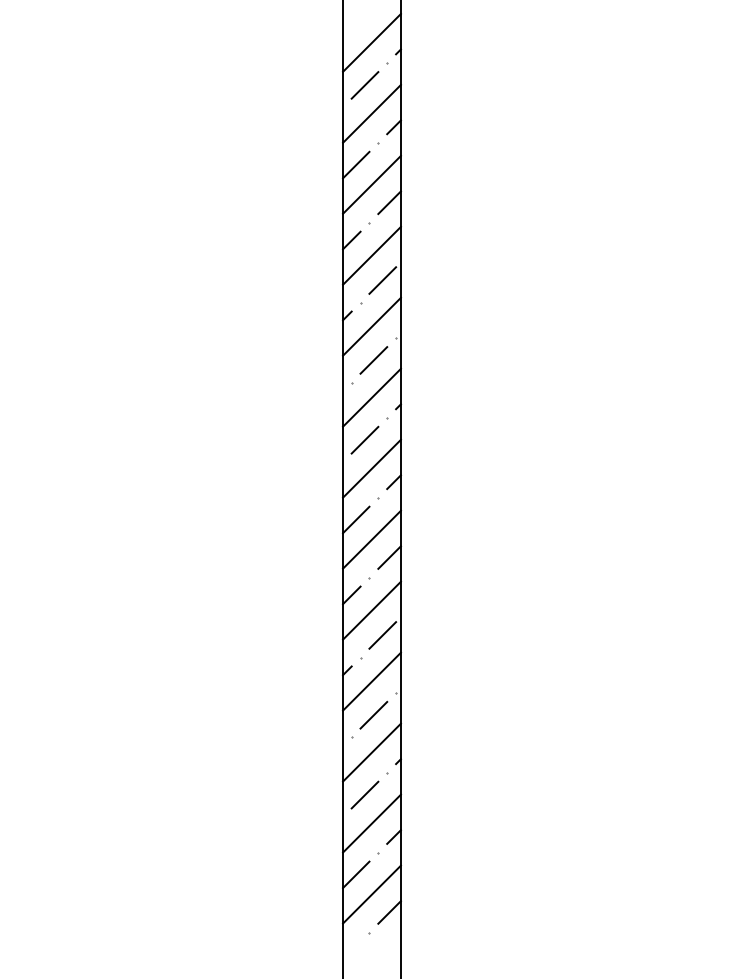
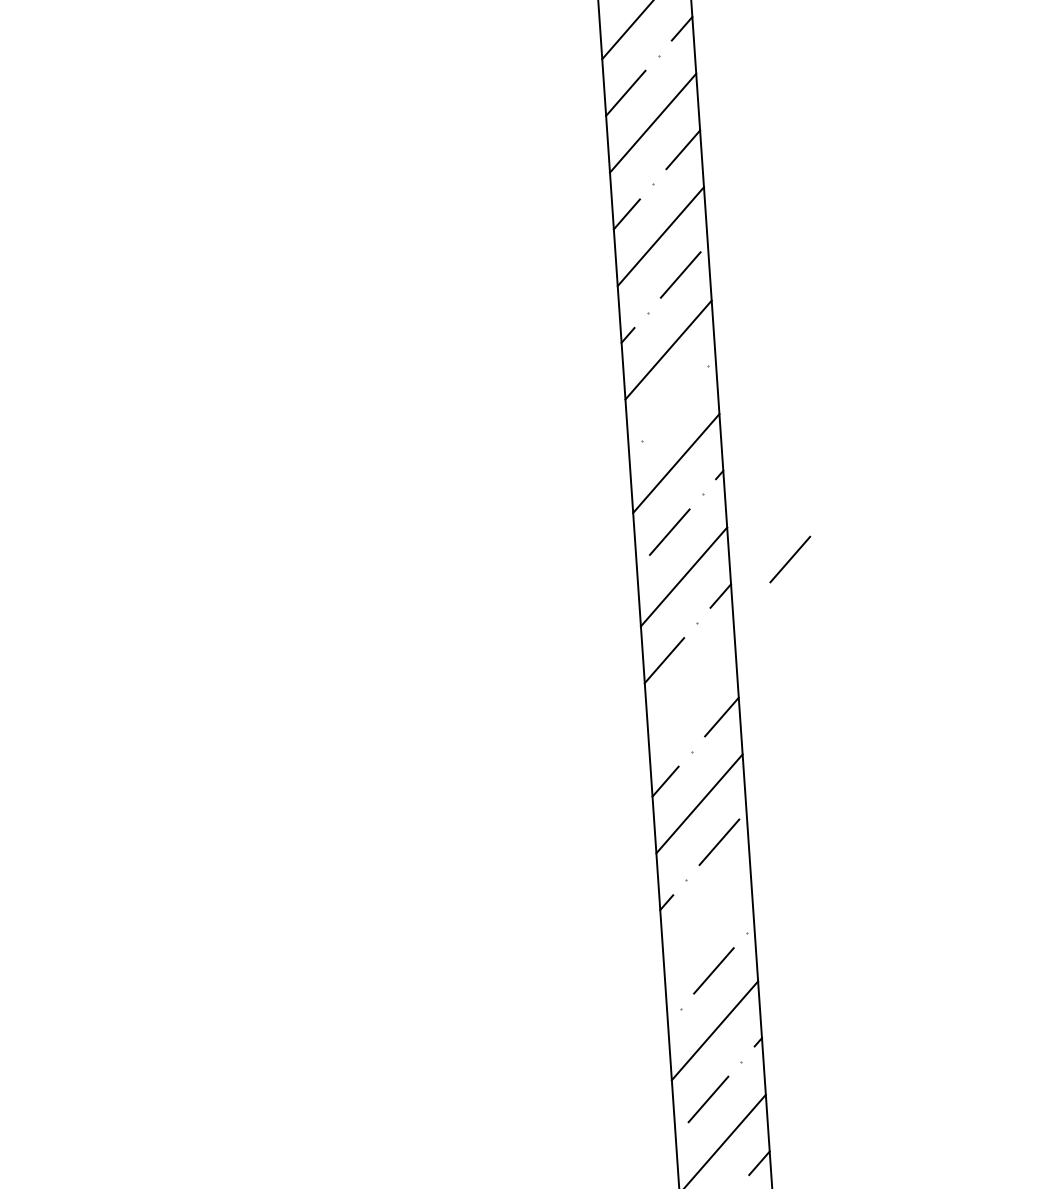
line: (373, 360) -> (789, 559), moved
line: (371, 539) -> (690, 690), removed
line: (371, 681) -> (706, 917), removed

